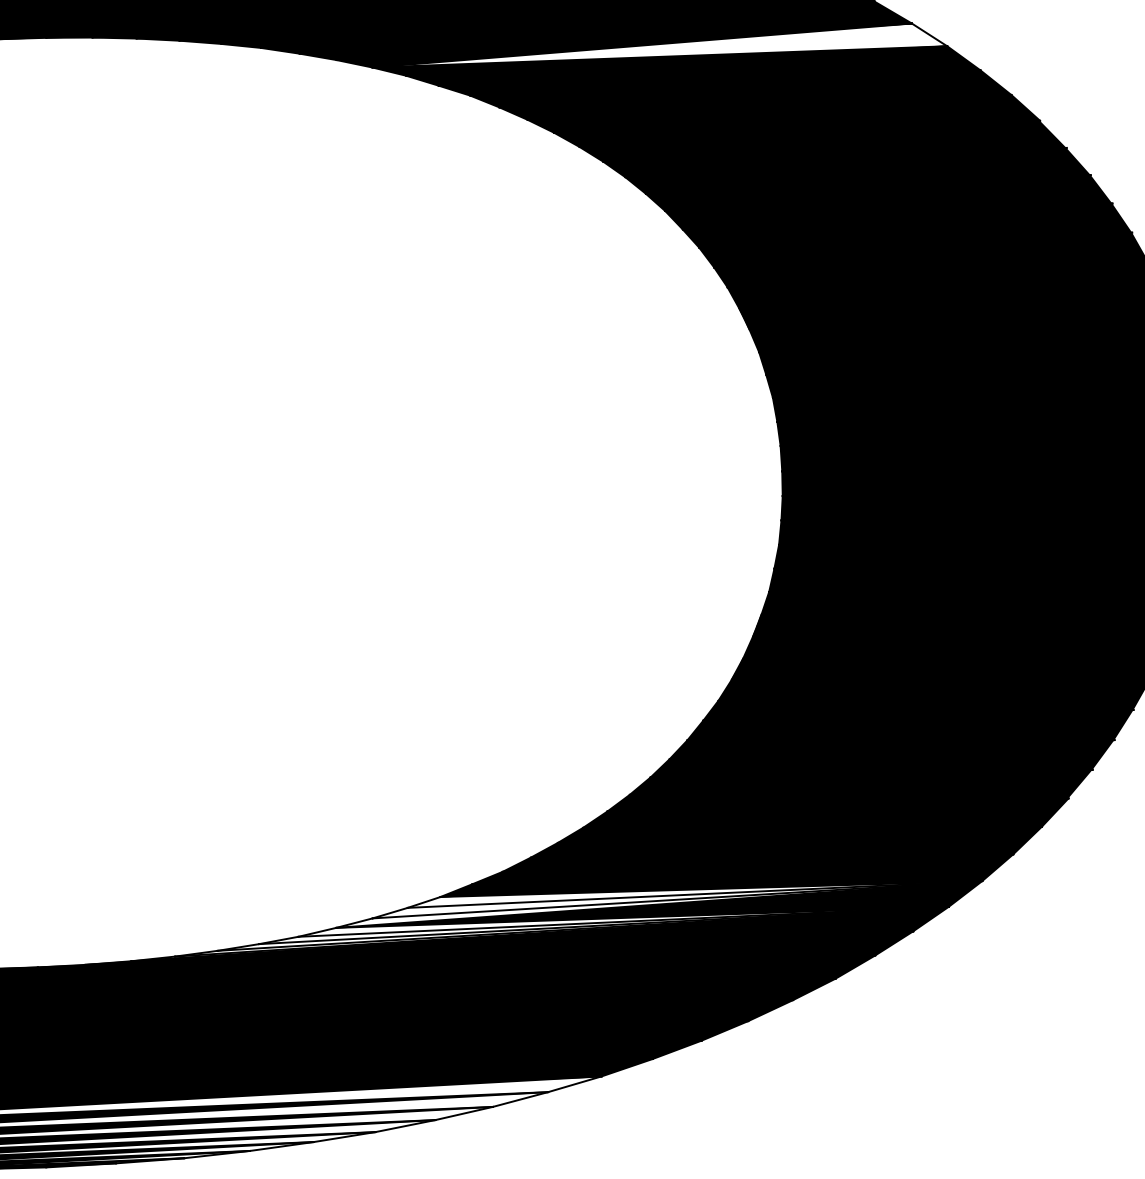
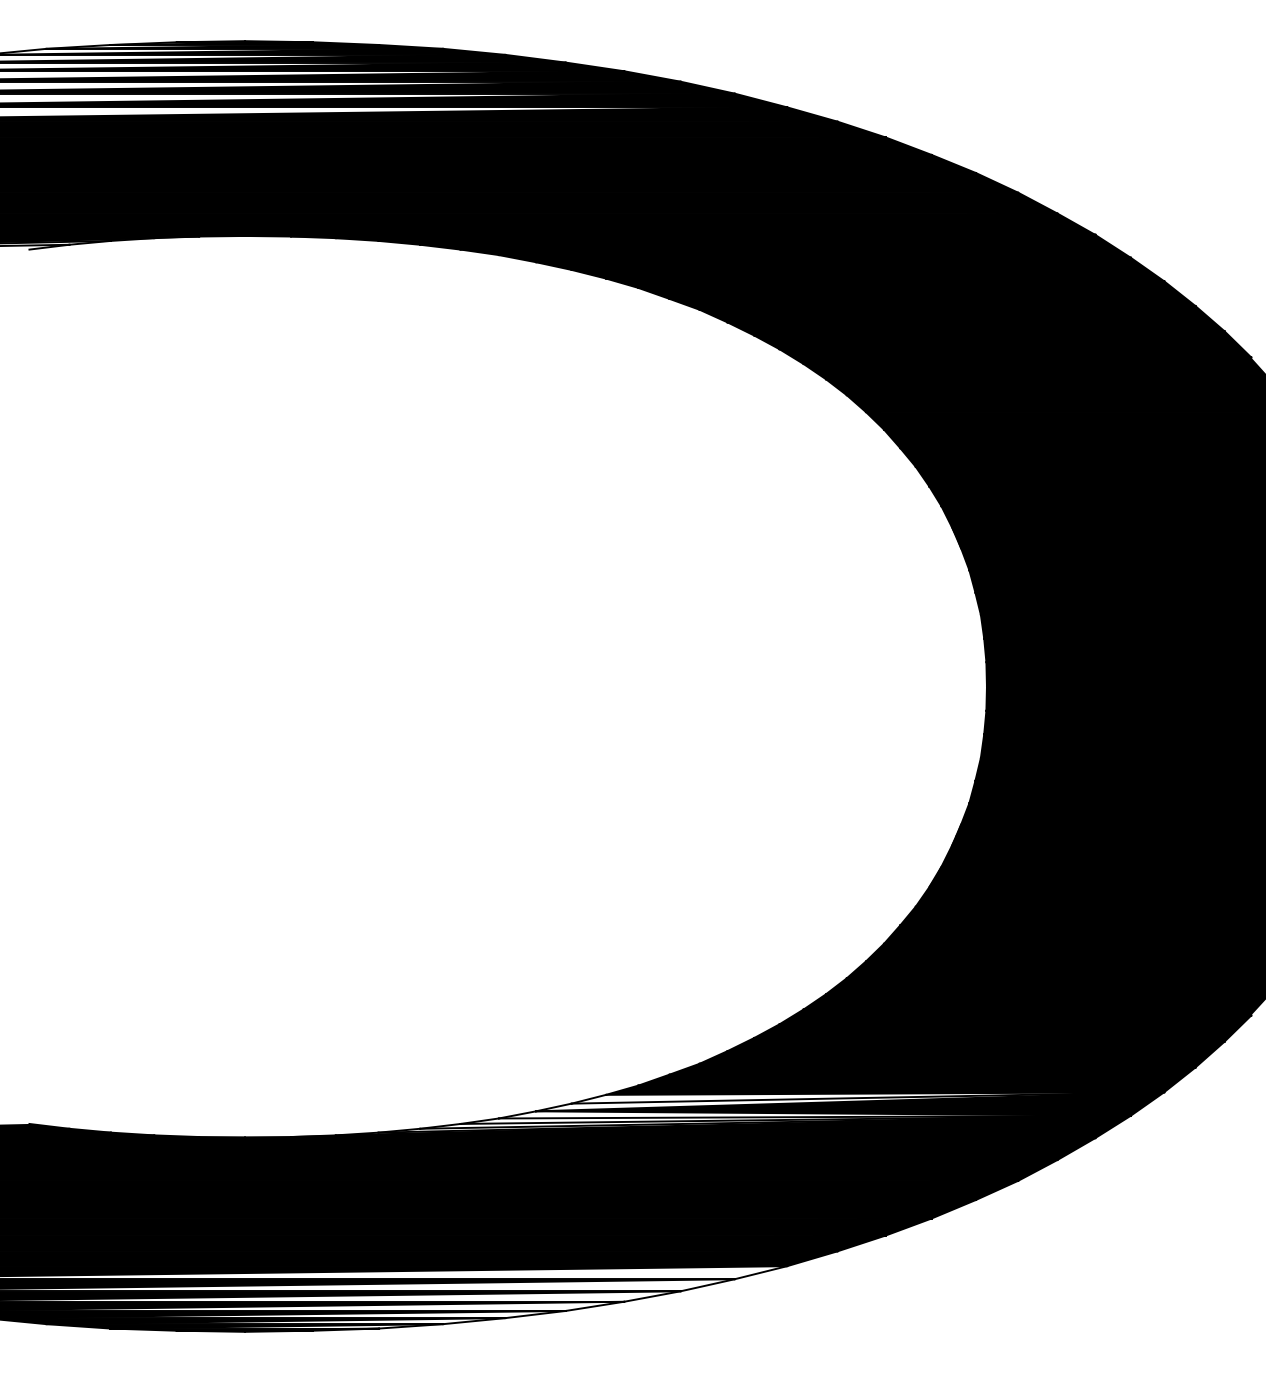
fill: (659, 46) -> (885, 269), added
fill: (695, 890) -> (885, 1089), added

